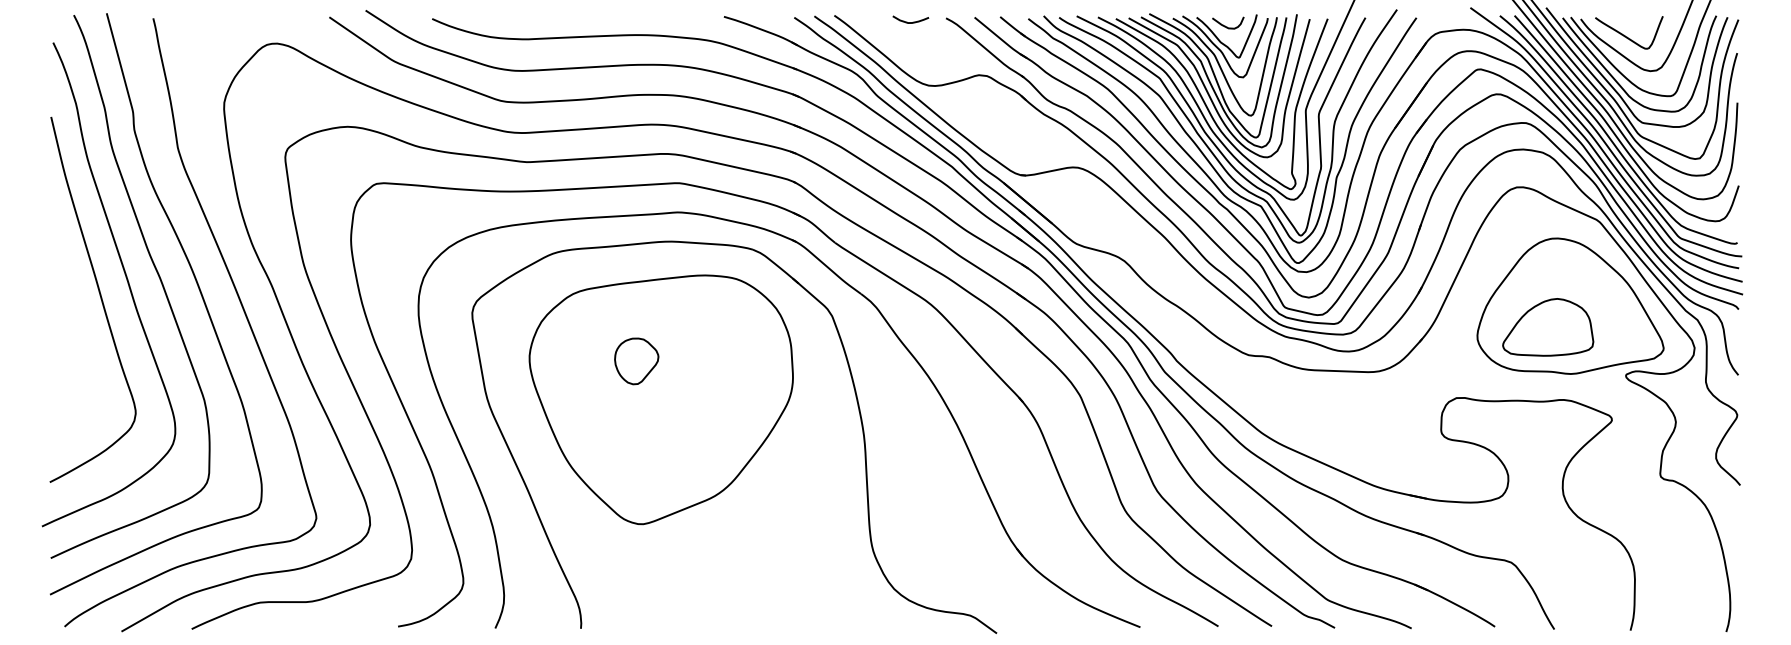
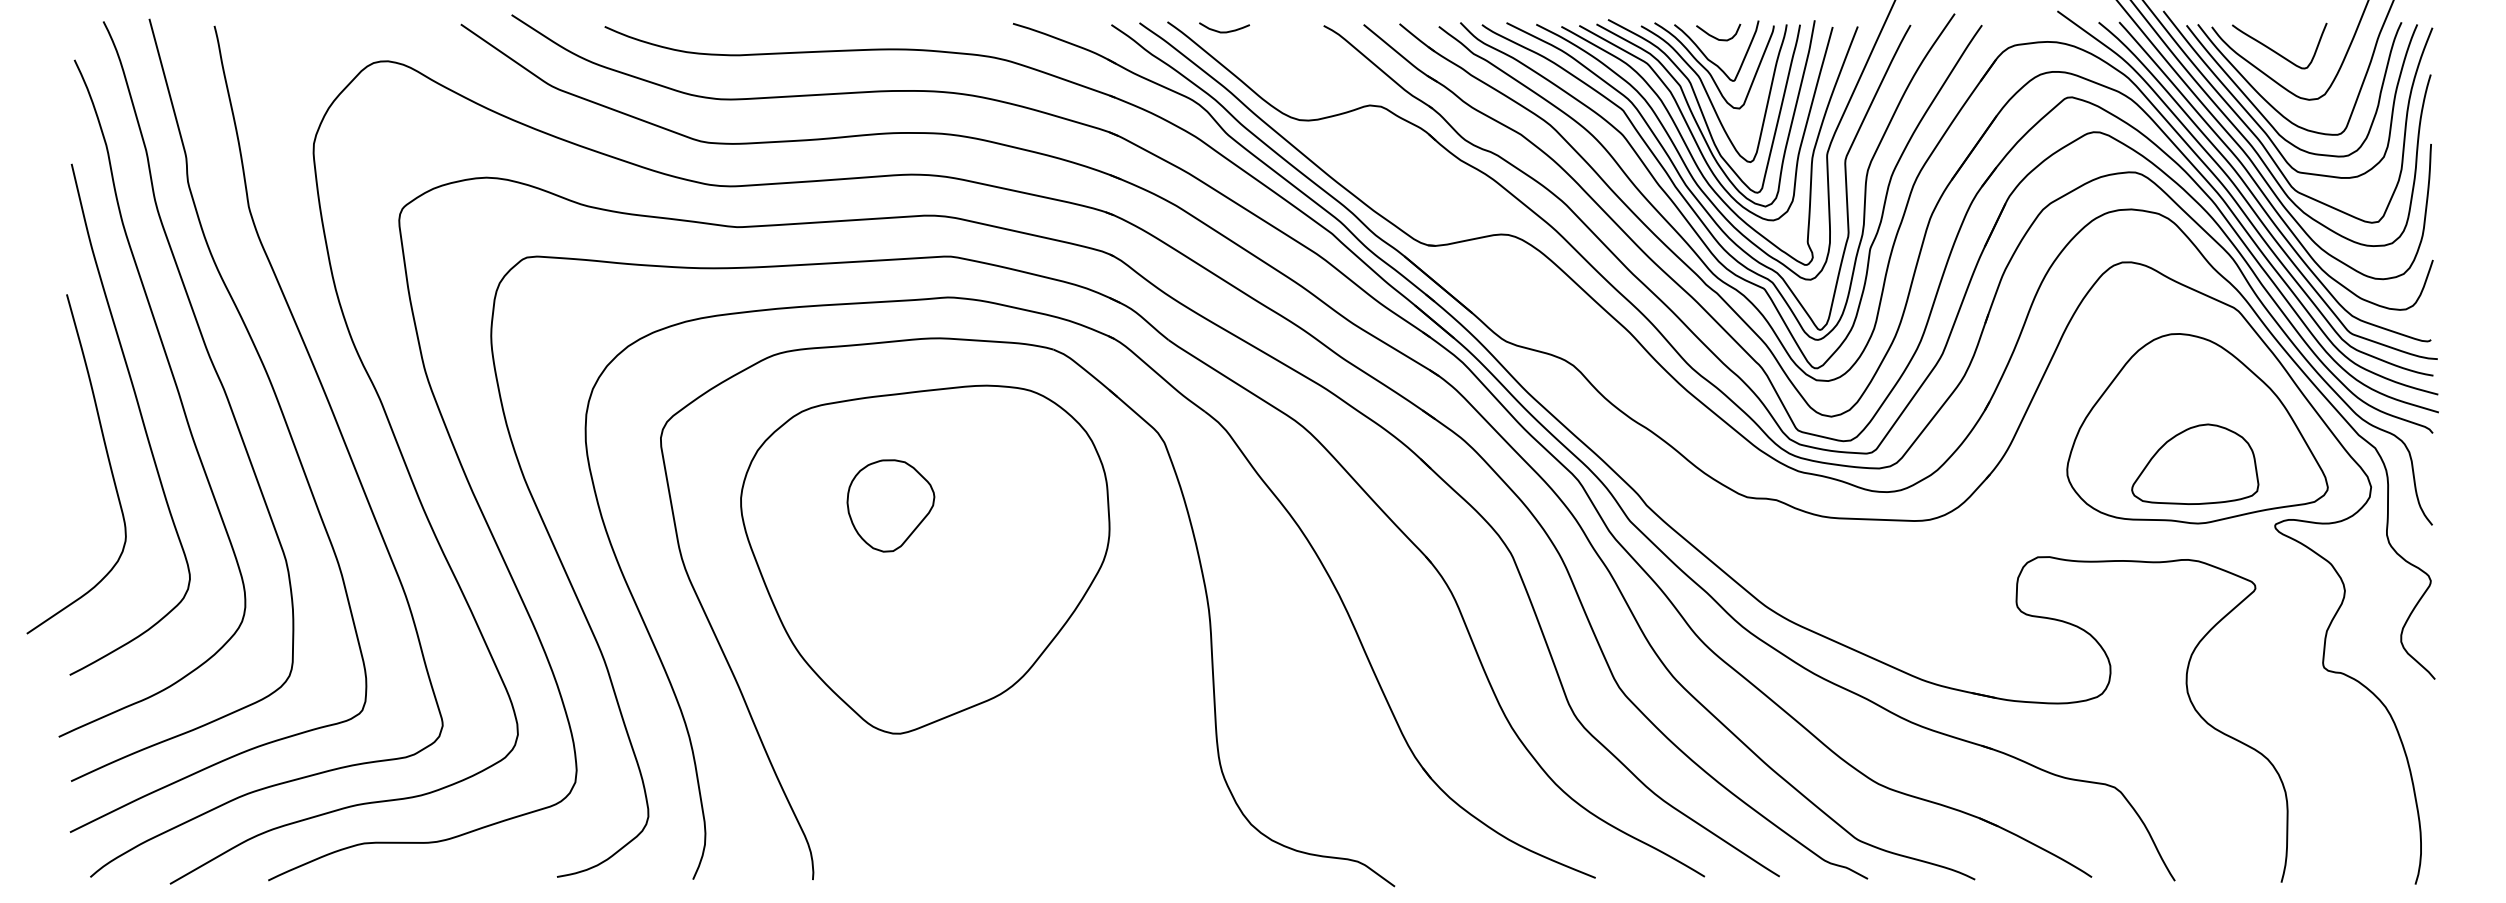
curve: (910, 22) -> (1224, 31), moved
part: (1548, 326) -> (2195, 463), moved
curve: (76, 327) -> (107, 458), added
part: (636, 361) -> (890, 505), size x1.43

